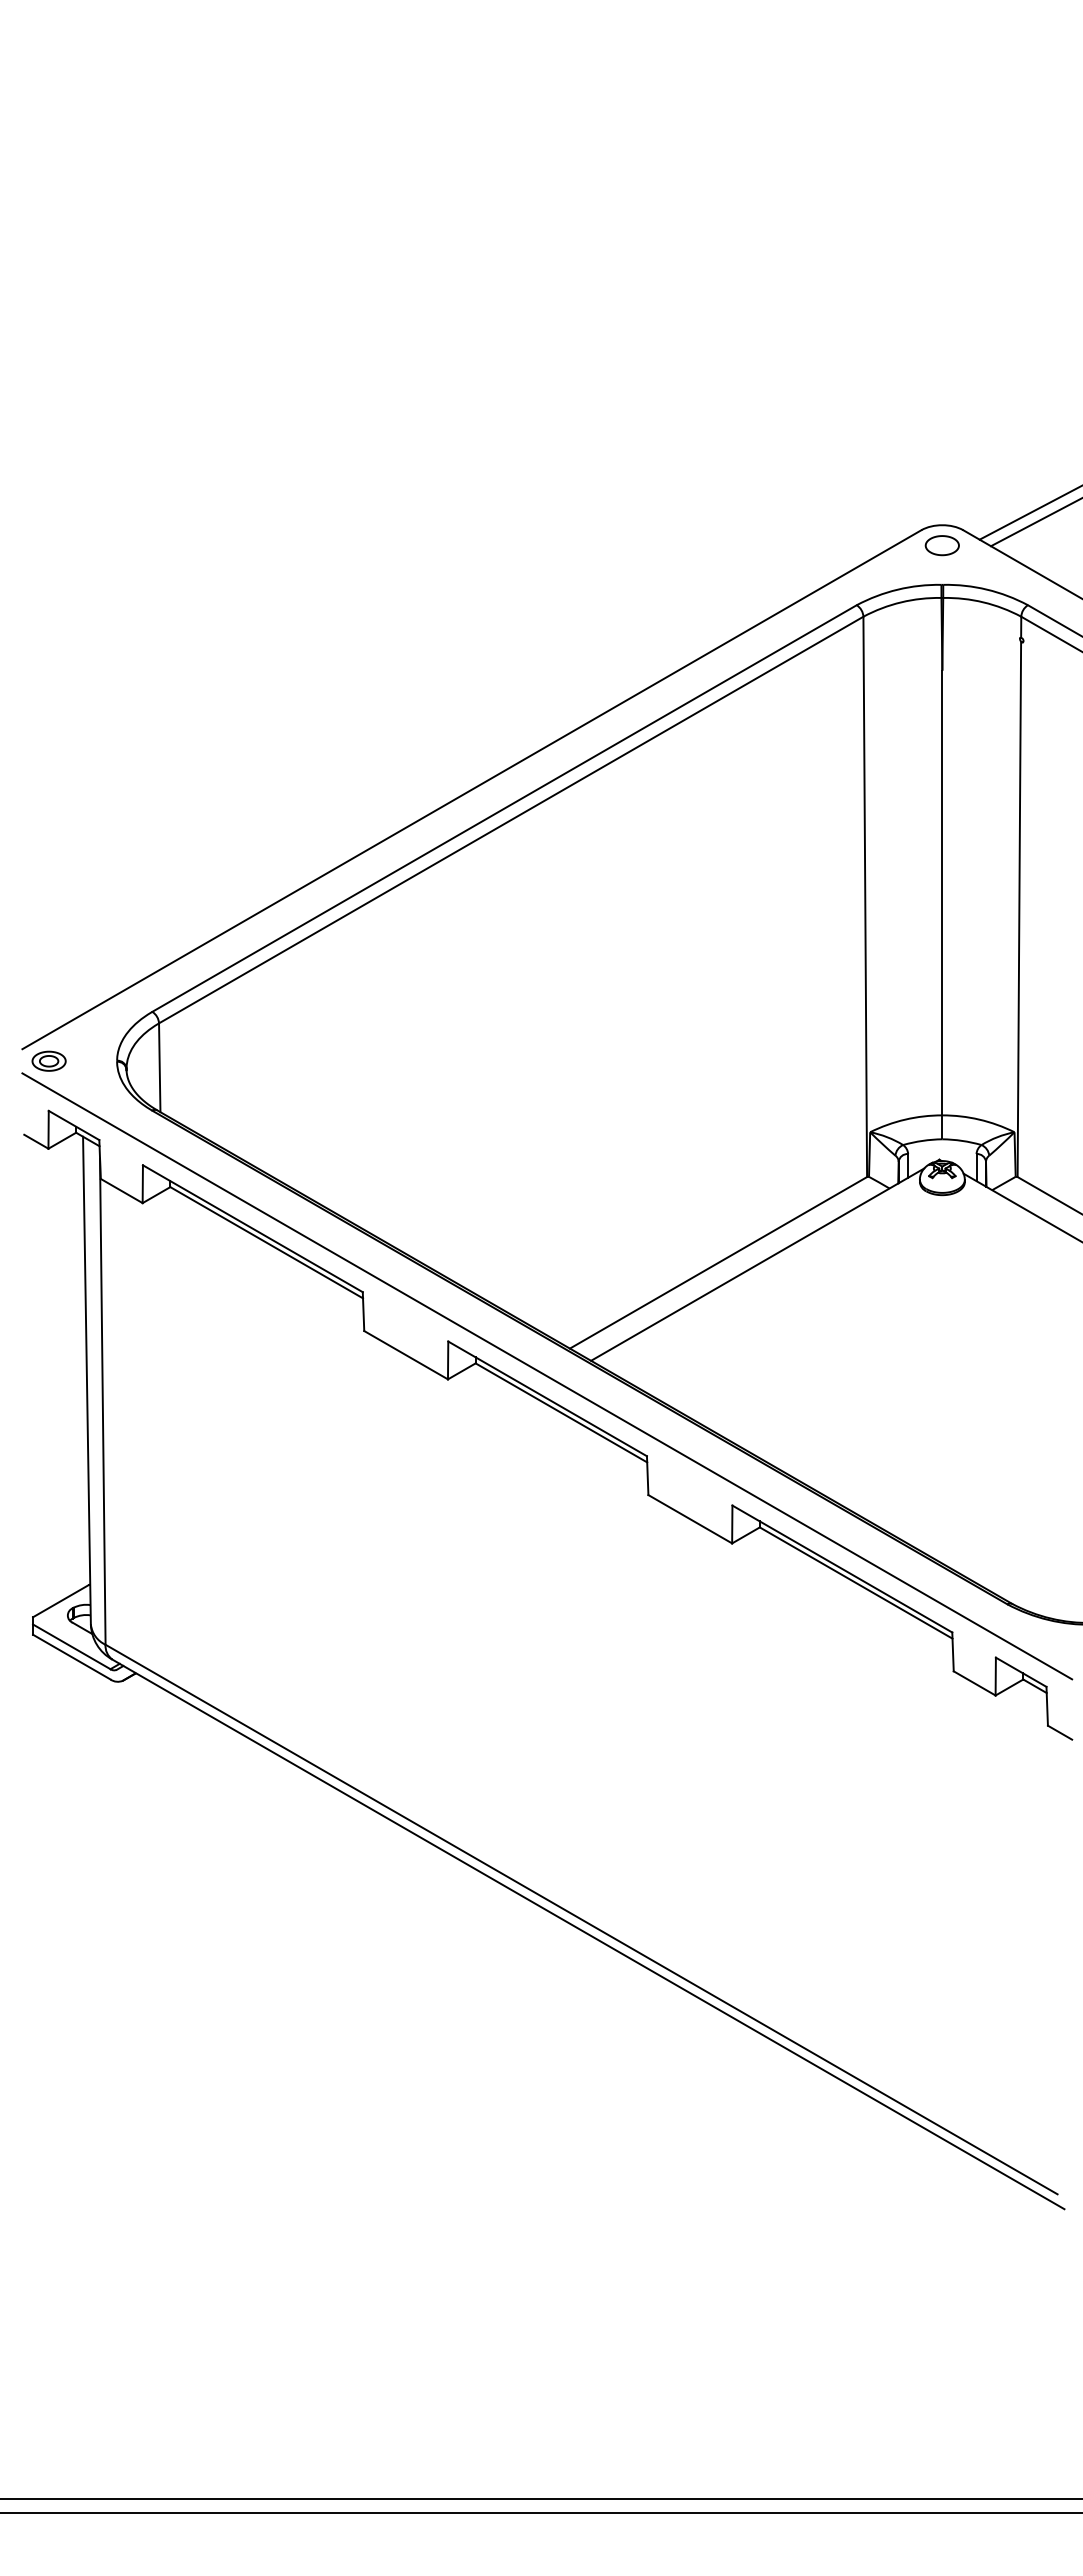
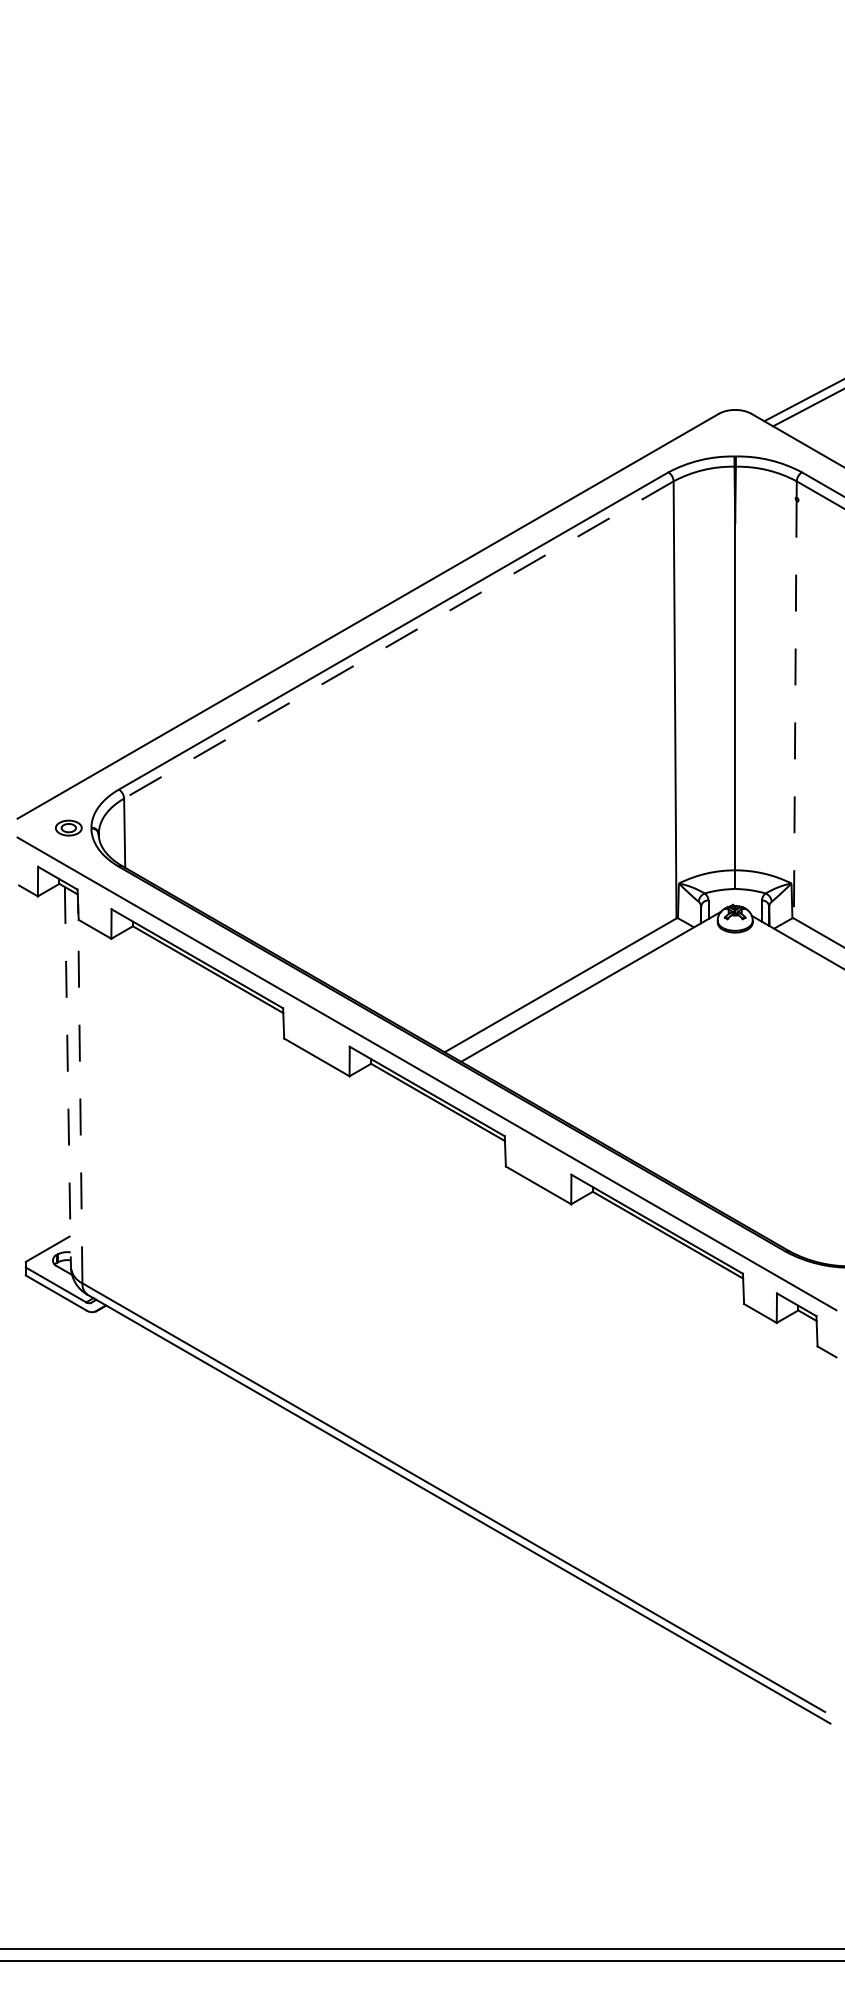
part: (941, 545) -> (734, 425), removed
line: (511, 820) -> (399, 640), solid -> dashed
line: (1019, 909) -> (795, 709), solid -> dashed
part: (48, 1060) -> (68, 827), moved
line: (86, 1380) -> (67, 1077), solid -> dashed
line: (102, 1401) -> (80, 1093), solid -> dashed

